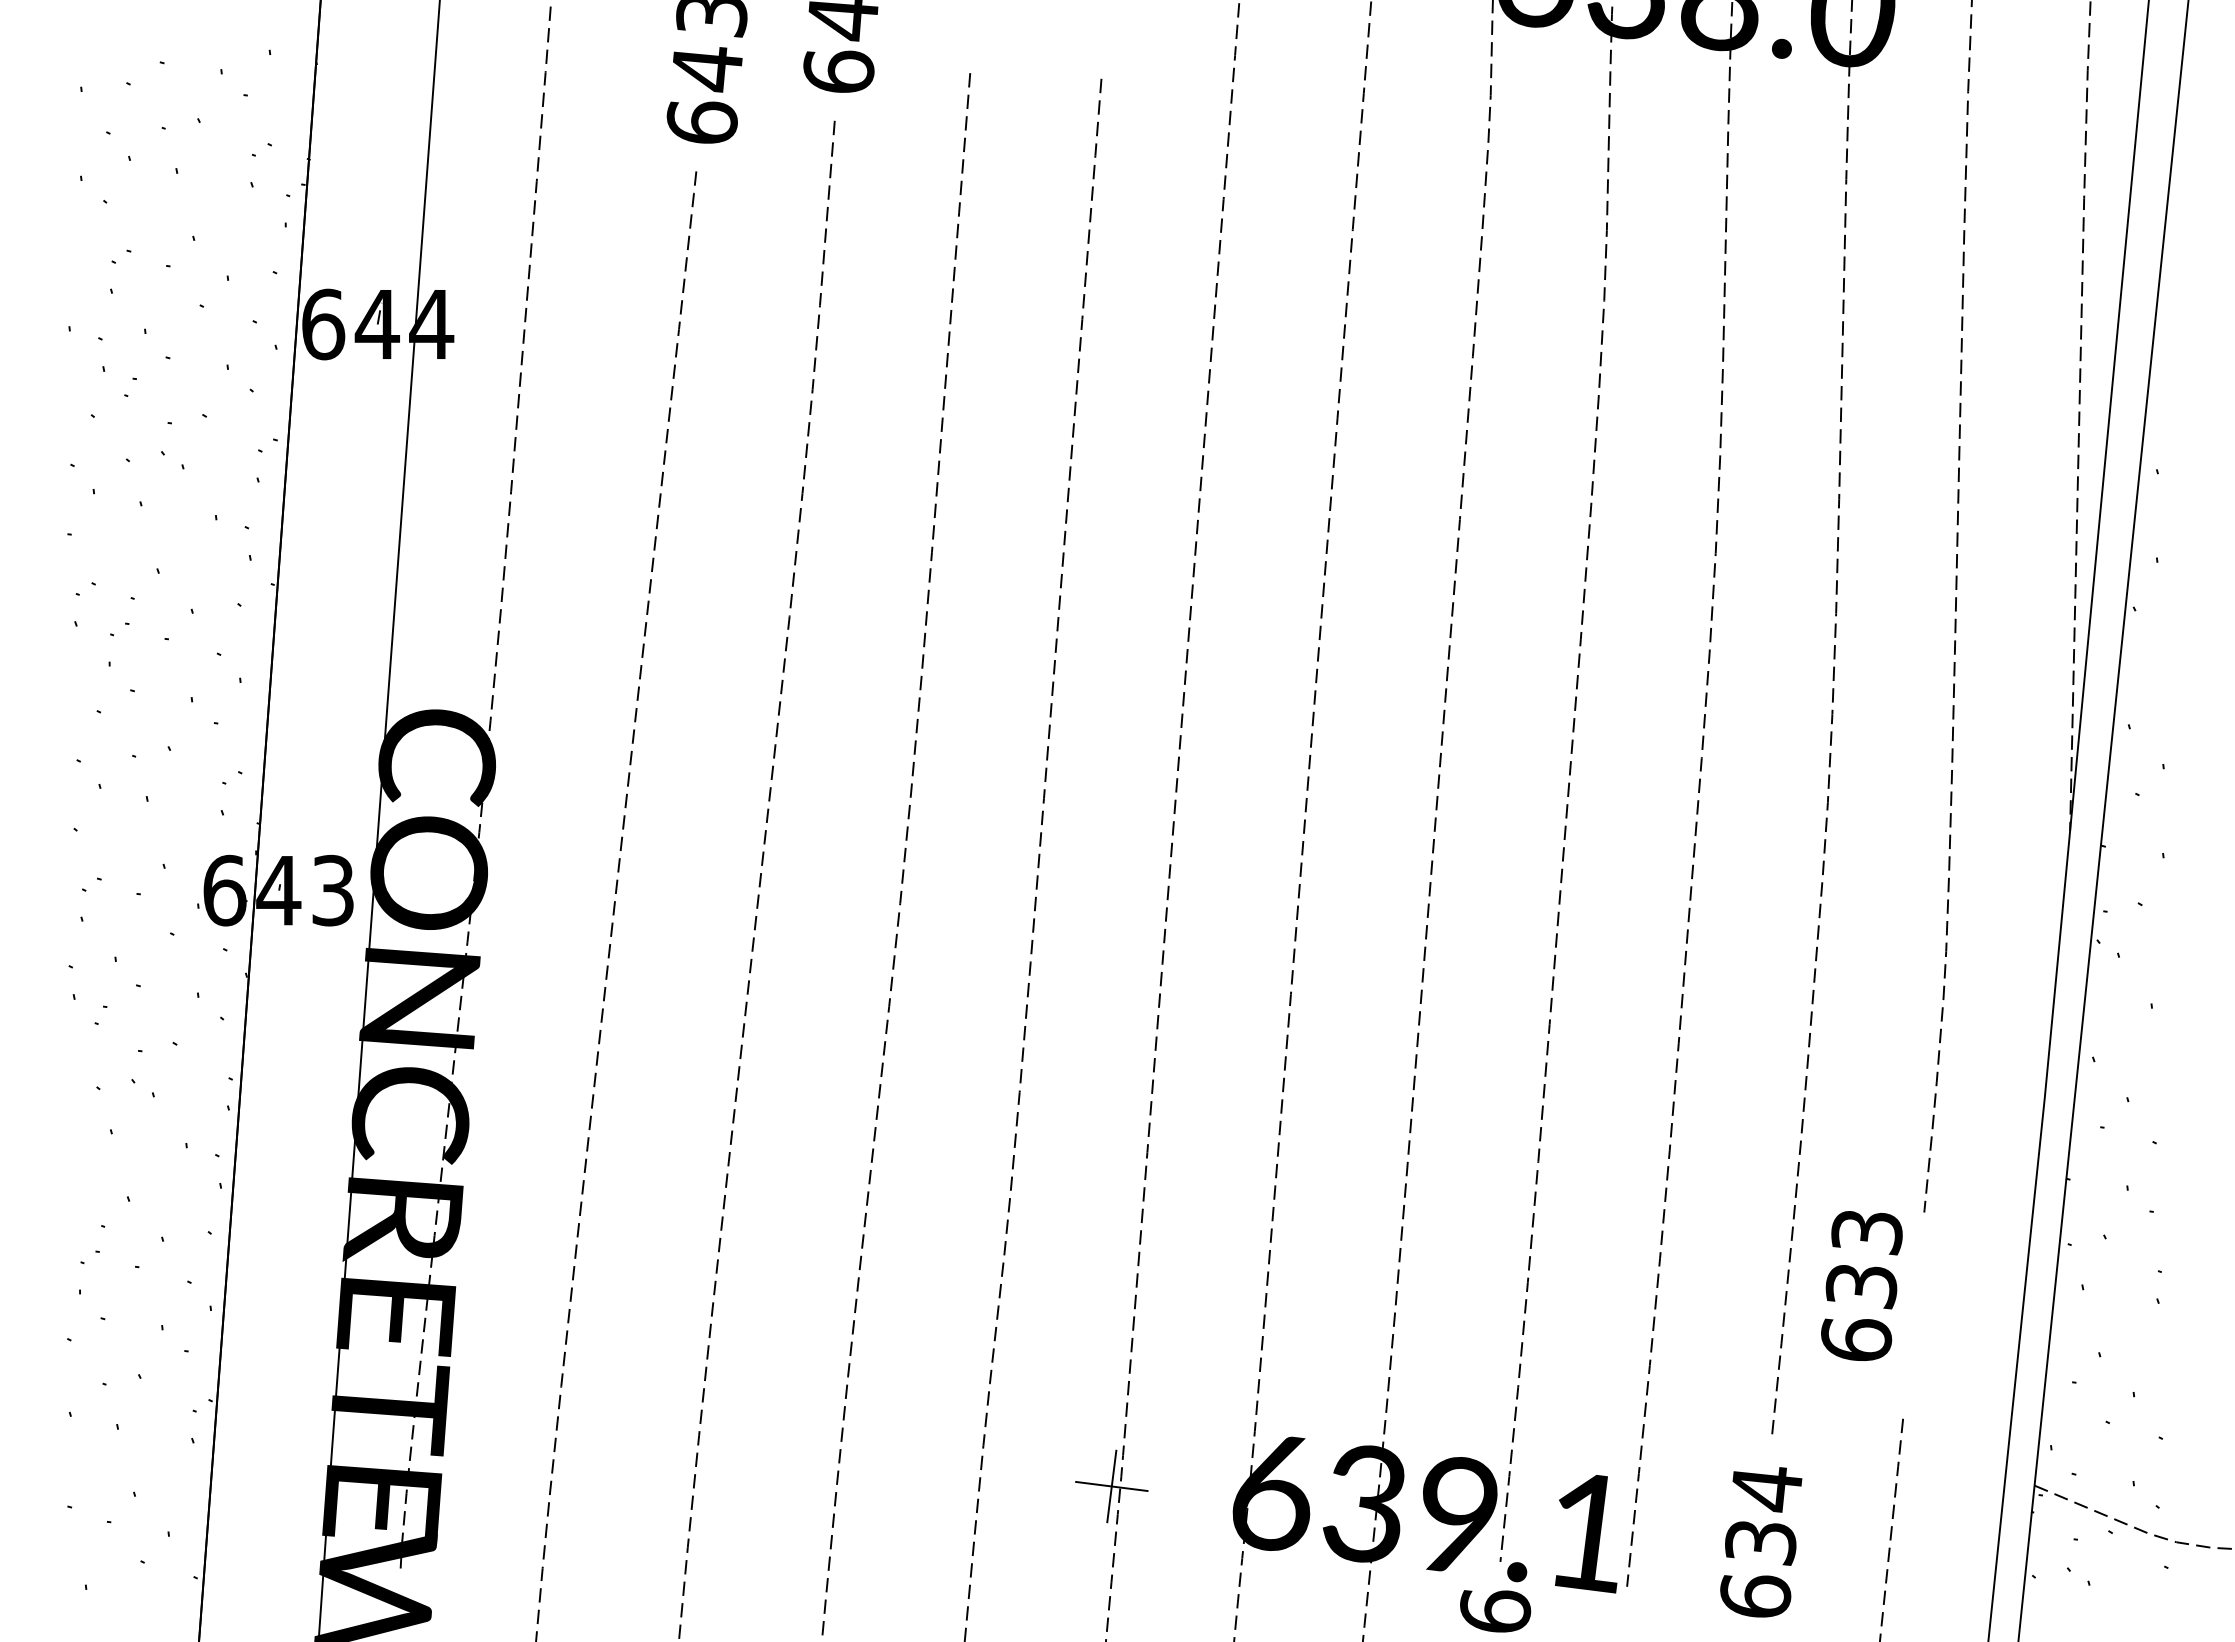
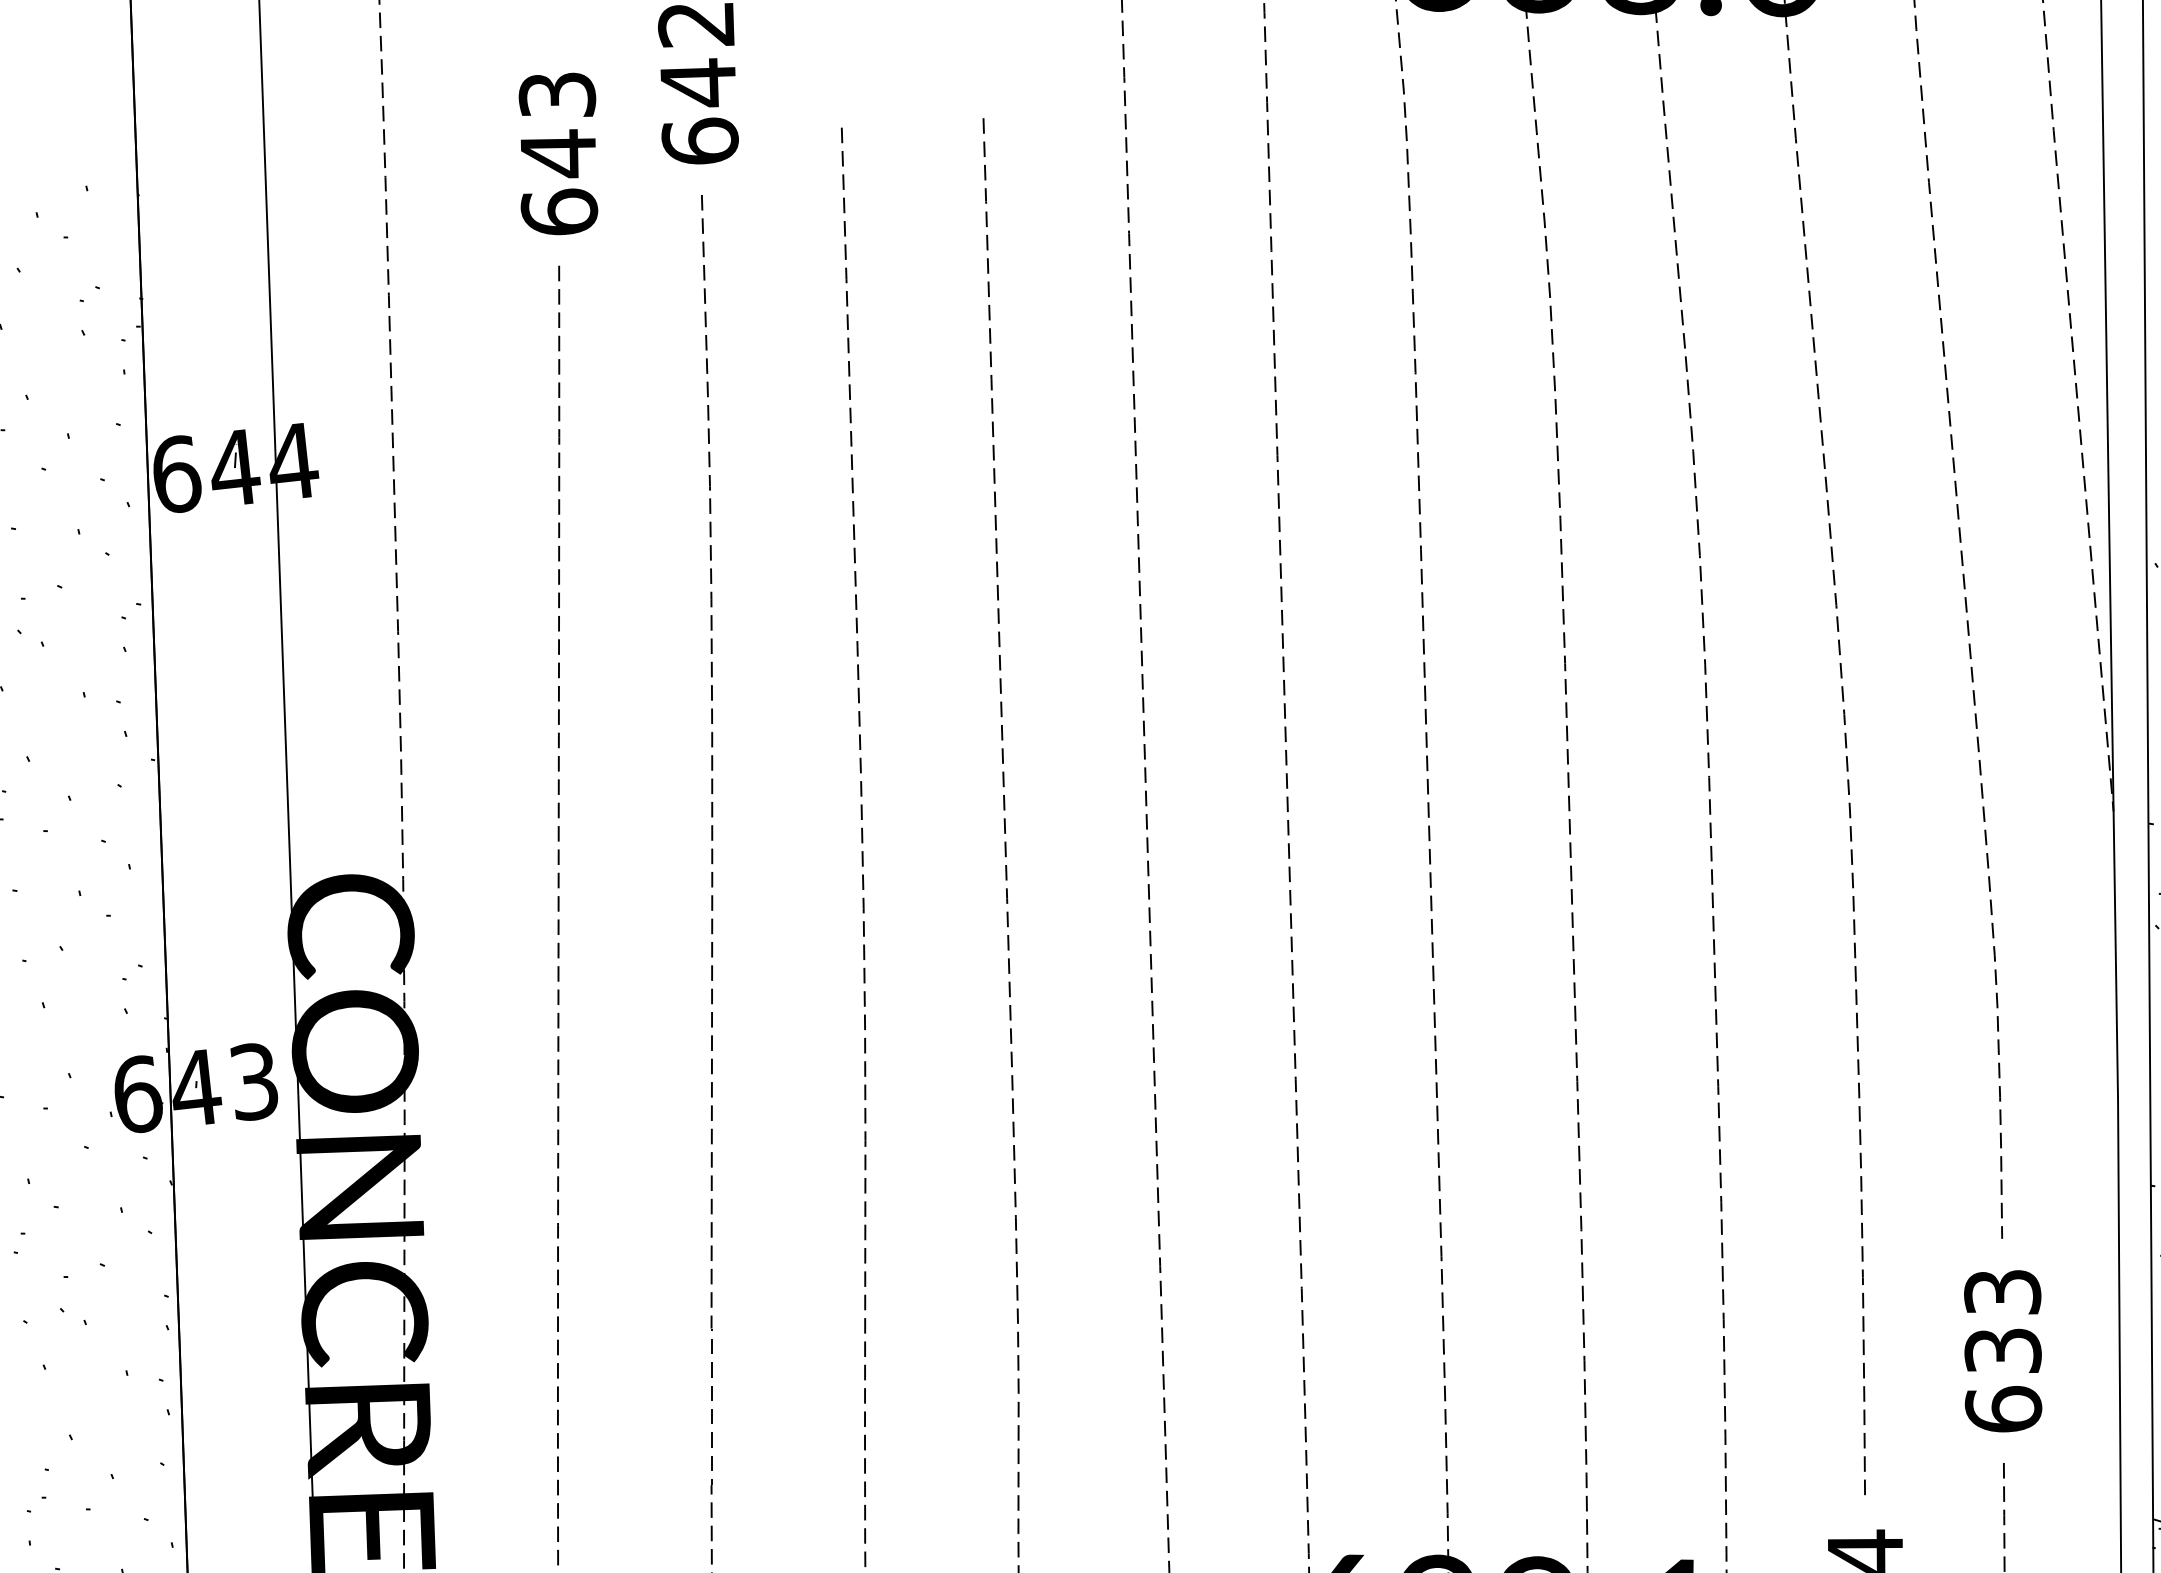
text: (1861, 1285) -> (2002, 1350), moved

